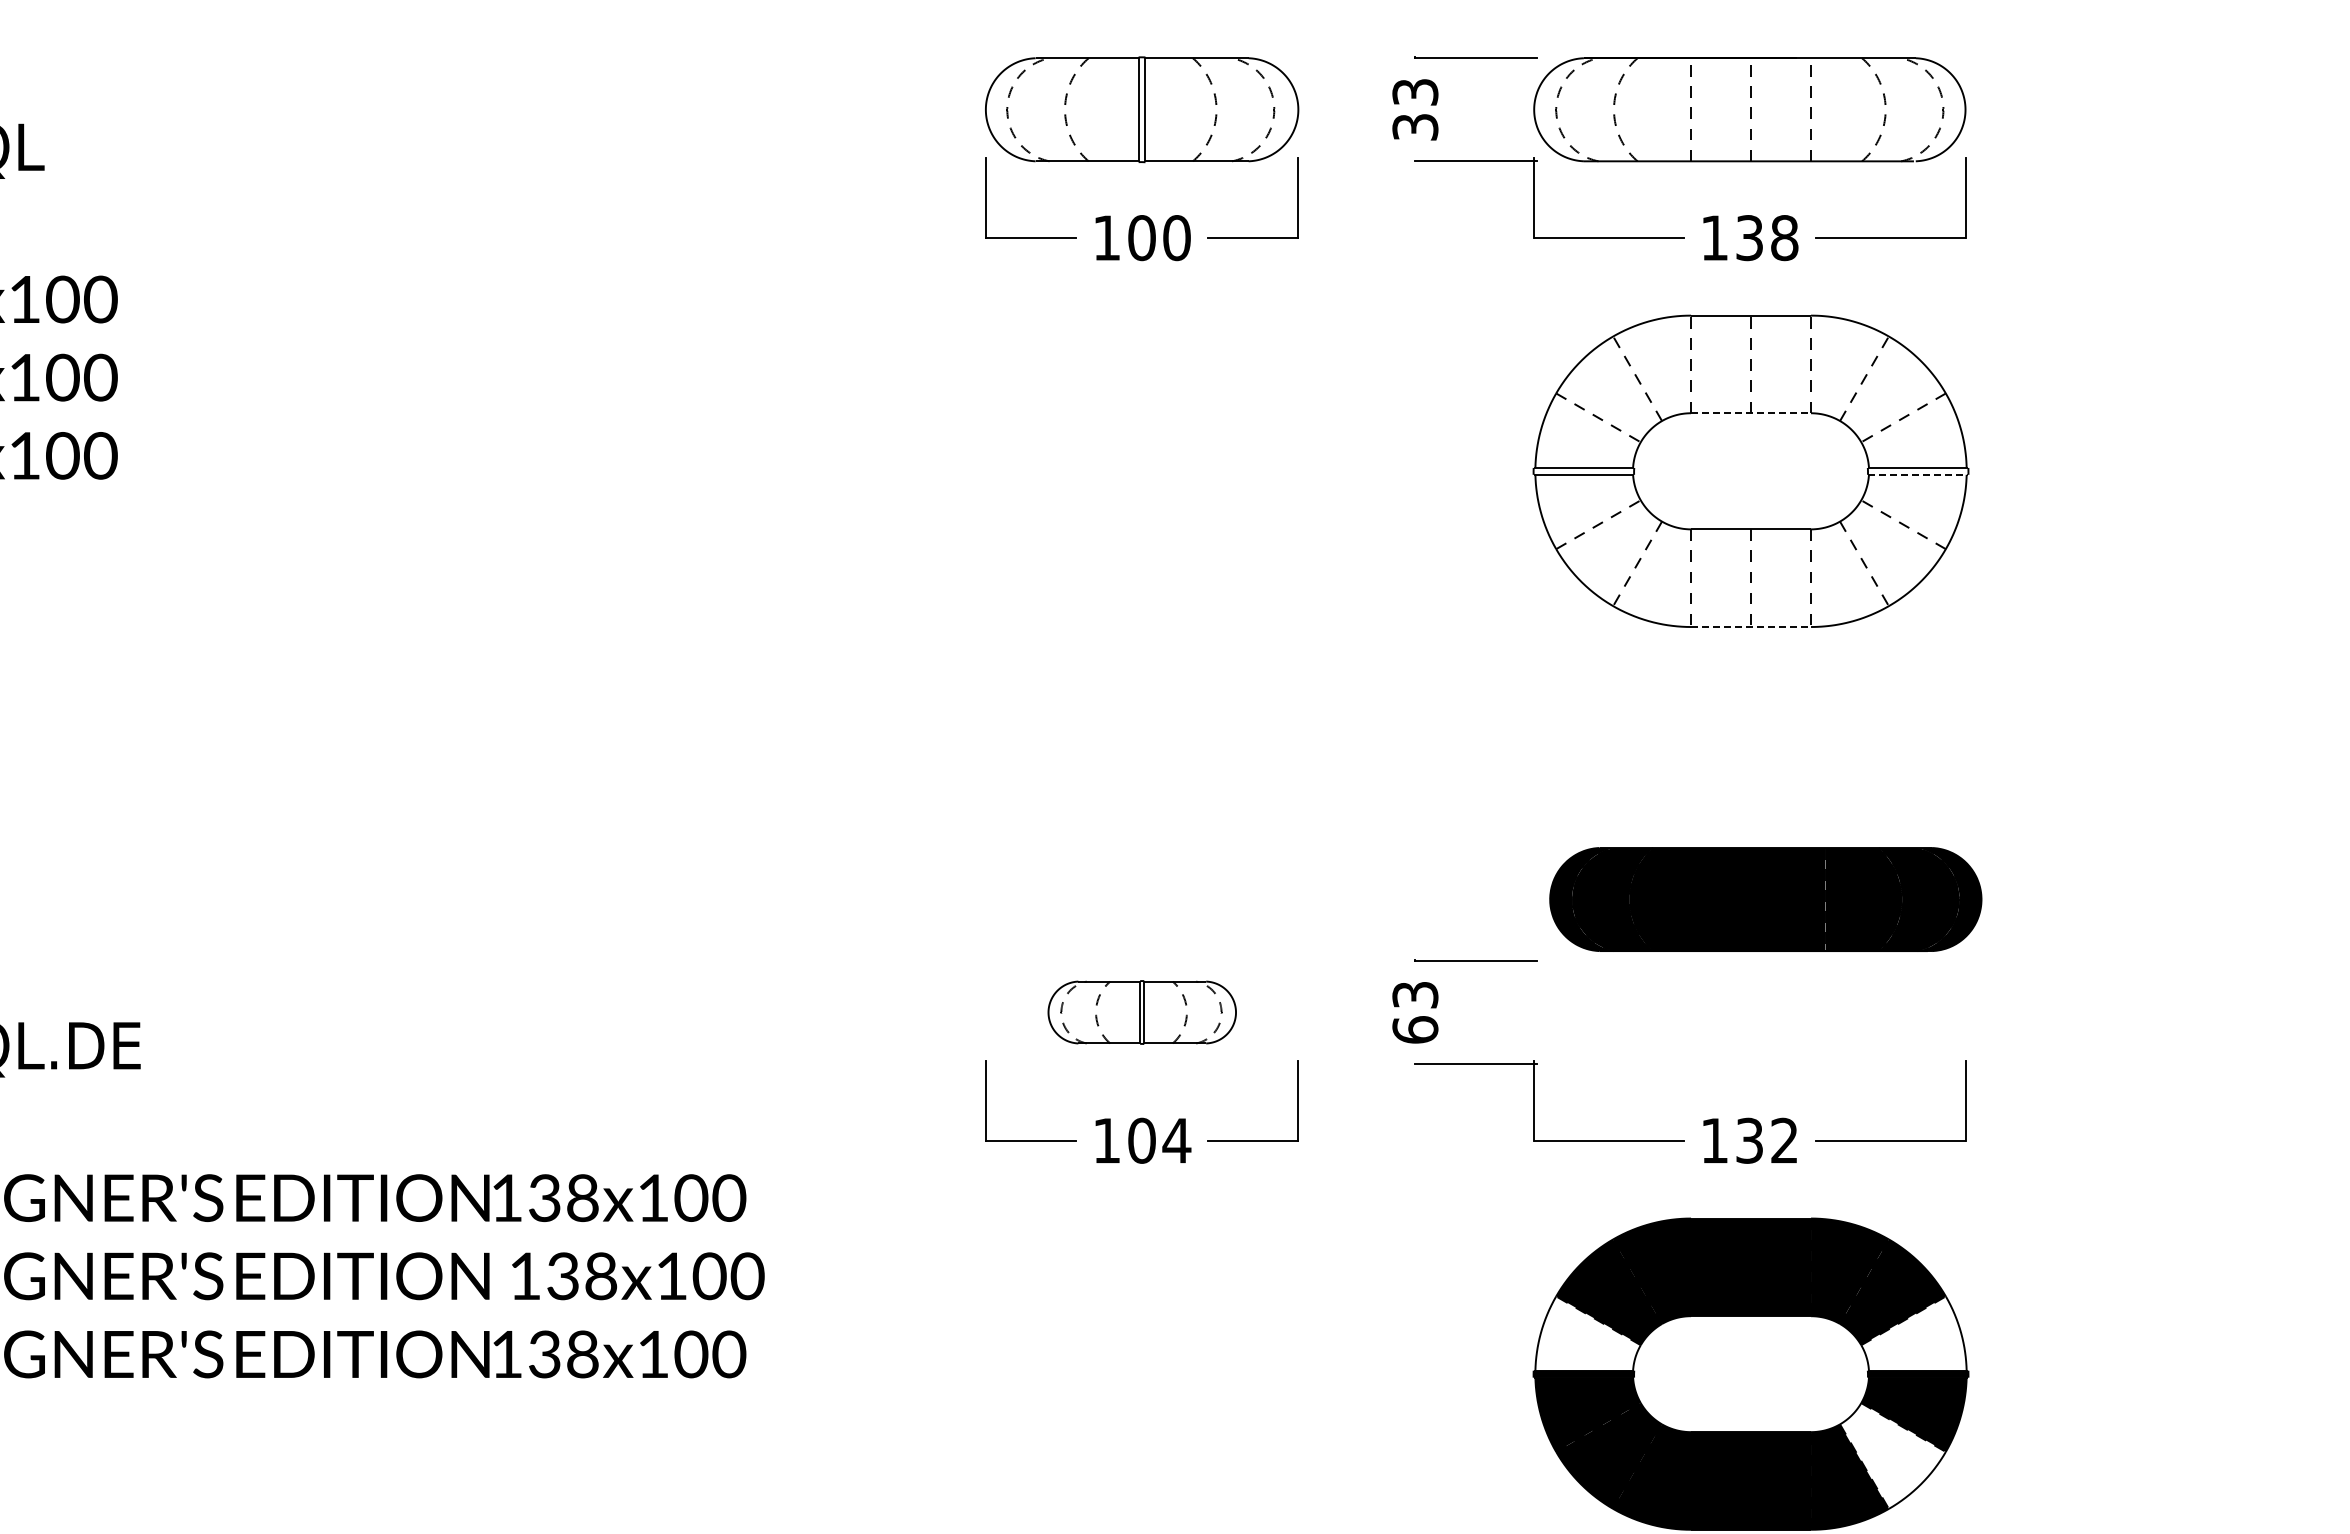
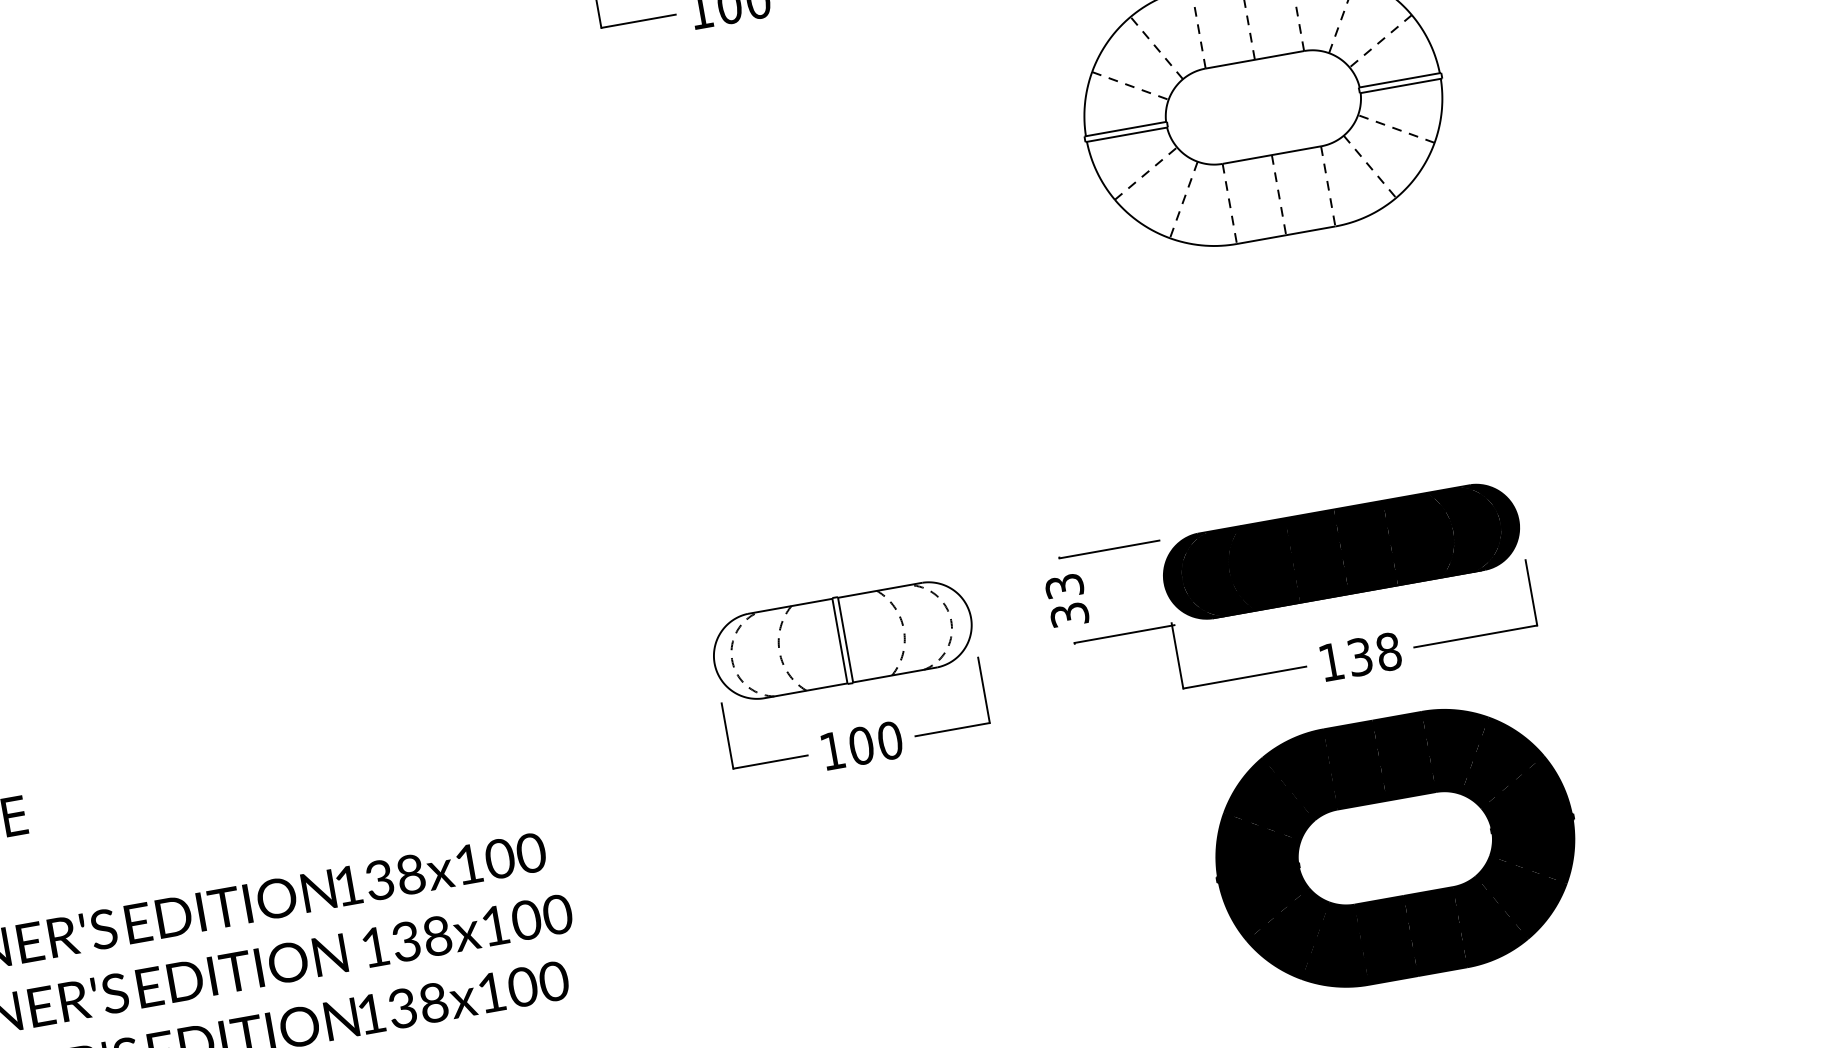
line: (1751, 413) -> (1255, 59), dashed -> solid
line: (1918, 474) -> (1401, 85), dashed -> solid
line: (1751, 627) -> (1286, 235), dashed -> solid
part: (1765, 899) -> (1341, 551), moved
part: (1142, 1012) -> (843, 640), size x1.67
text: (1415, 1029) -> (1069, 614), 63 -> 33
text: (1176, 1140) -> (889, 740), 104 -> 100
text: (1784, 1140) -> (1388, 651), 132 -> 138
fill: (1587, 1333) -> (1255, 838), added
fill: (1913, 1333) -> (1522, 791), added
fill: (1892, 1455) -> (1523, 894), added

